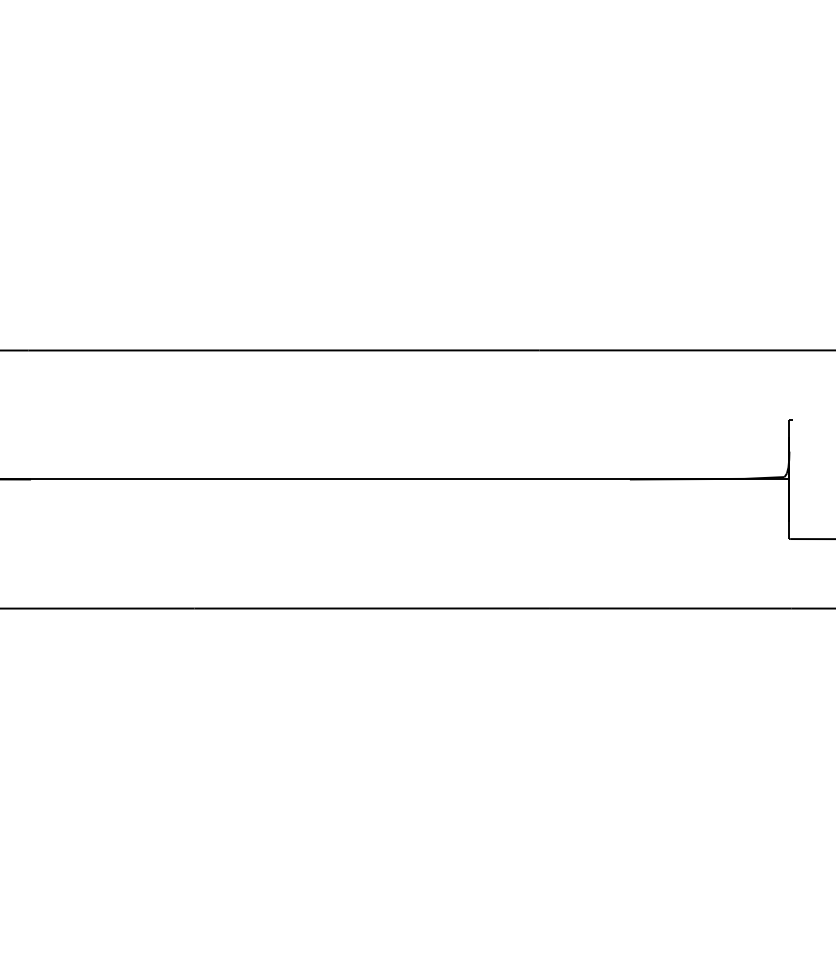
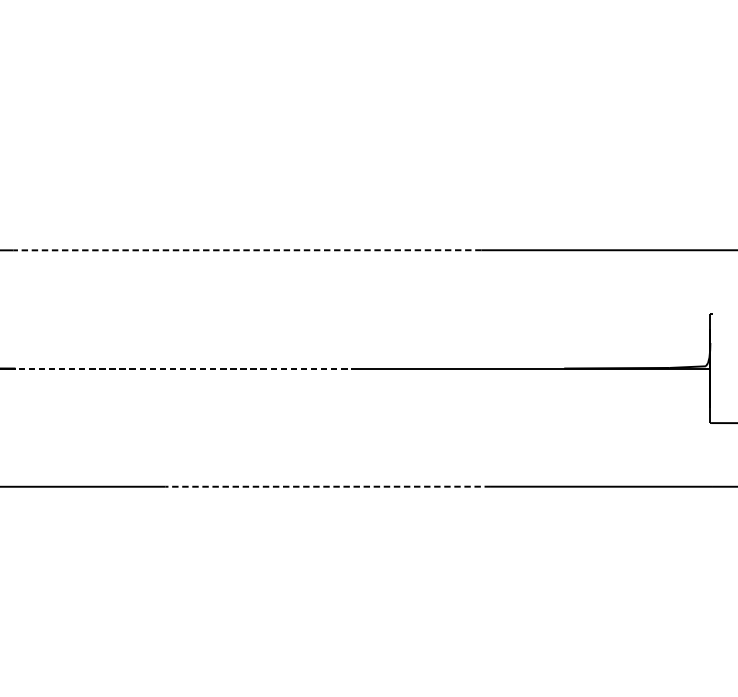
line: (283, 350) -> (246, 250), solid -> dashed
line: (217, 479) -> (186, 368), solid -> dashed
line: (372, 608) -> (328, 486), solid -> dashed

